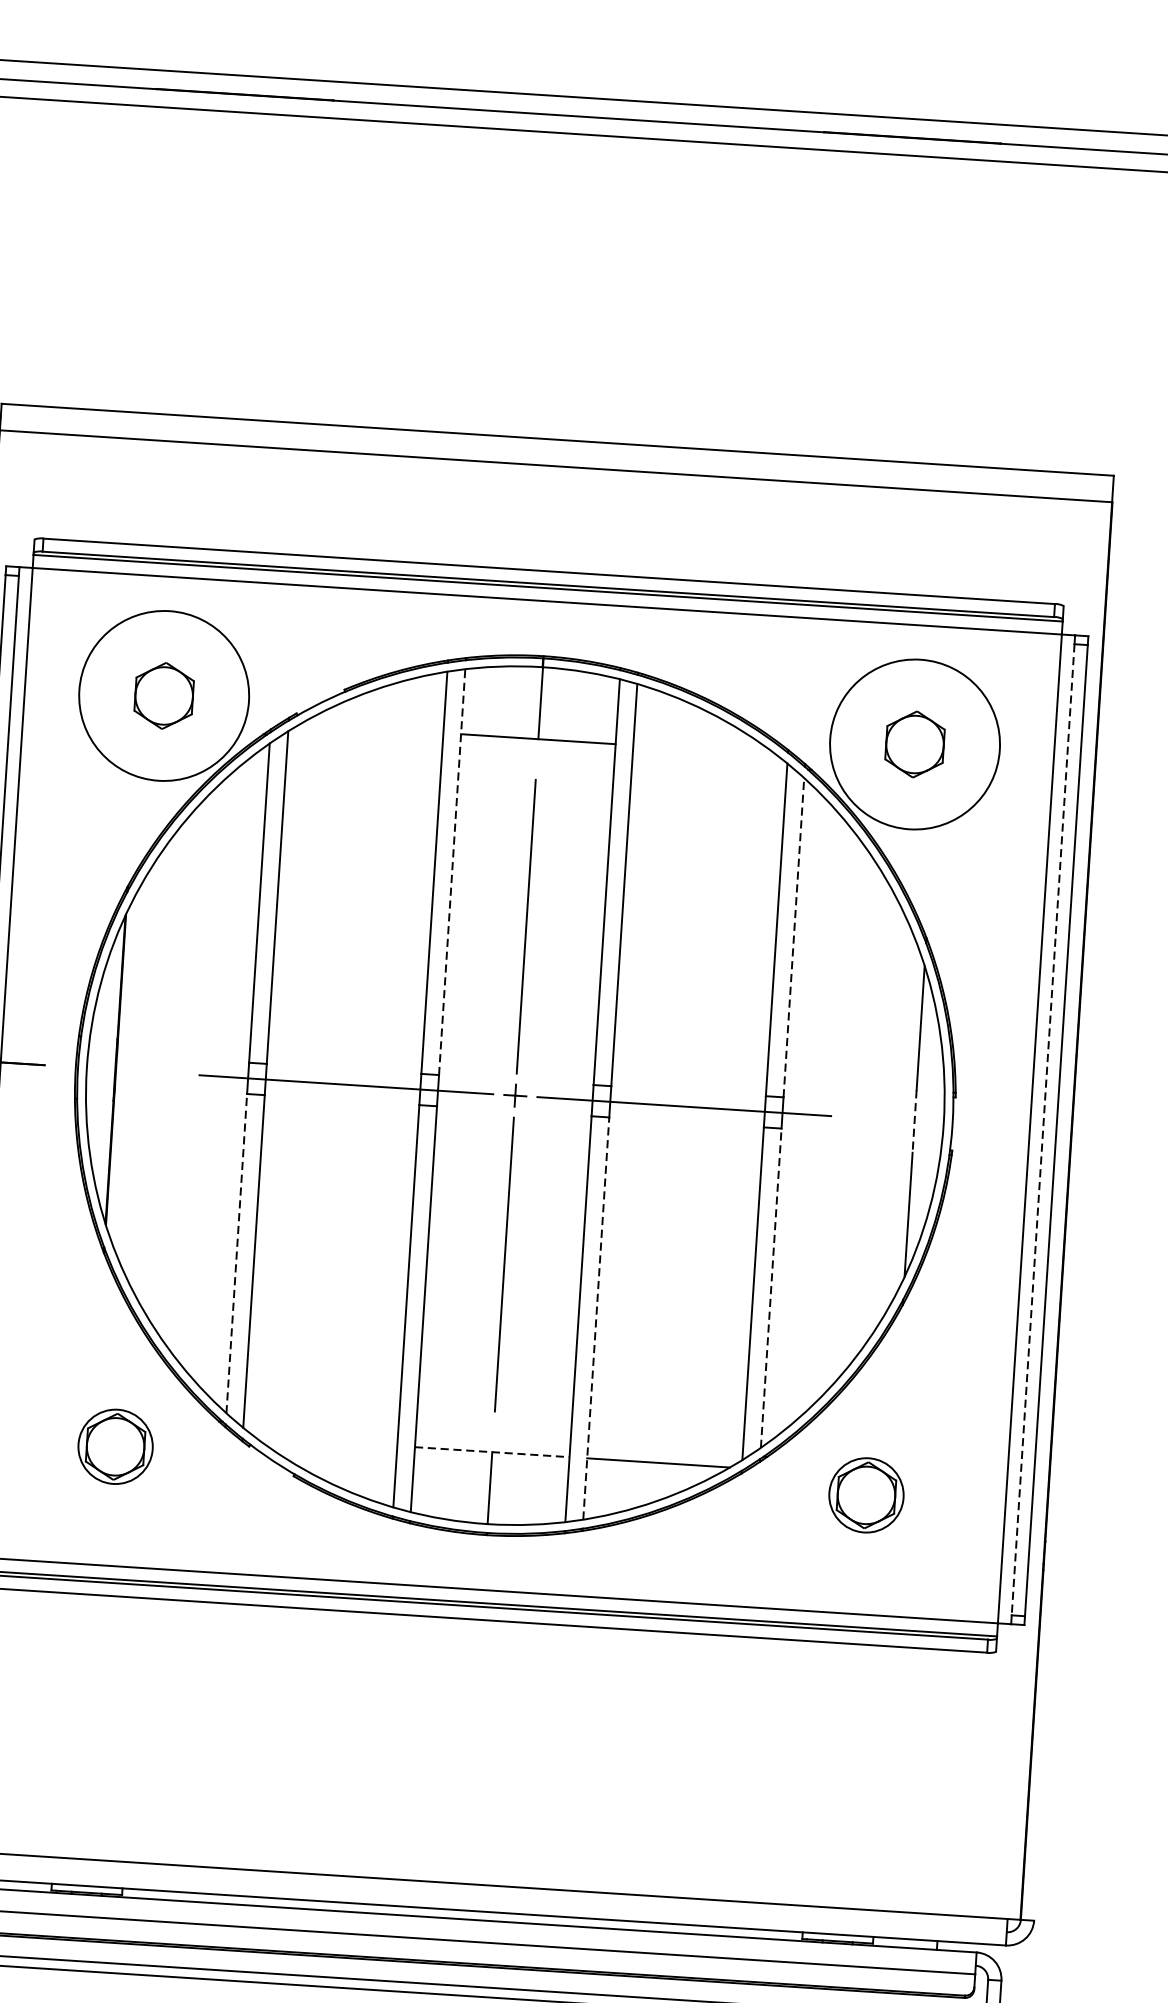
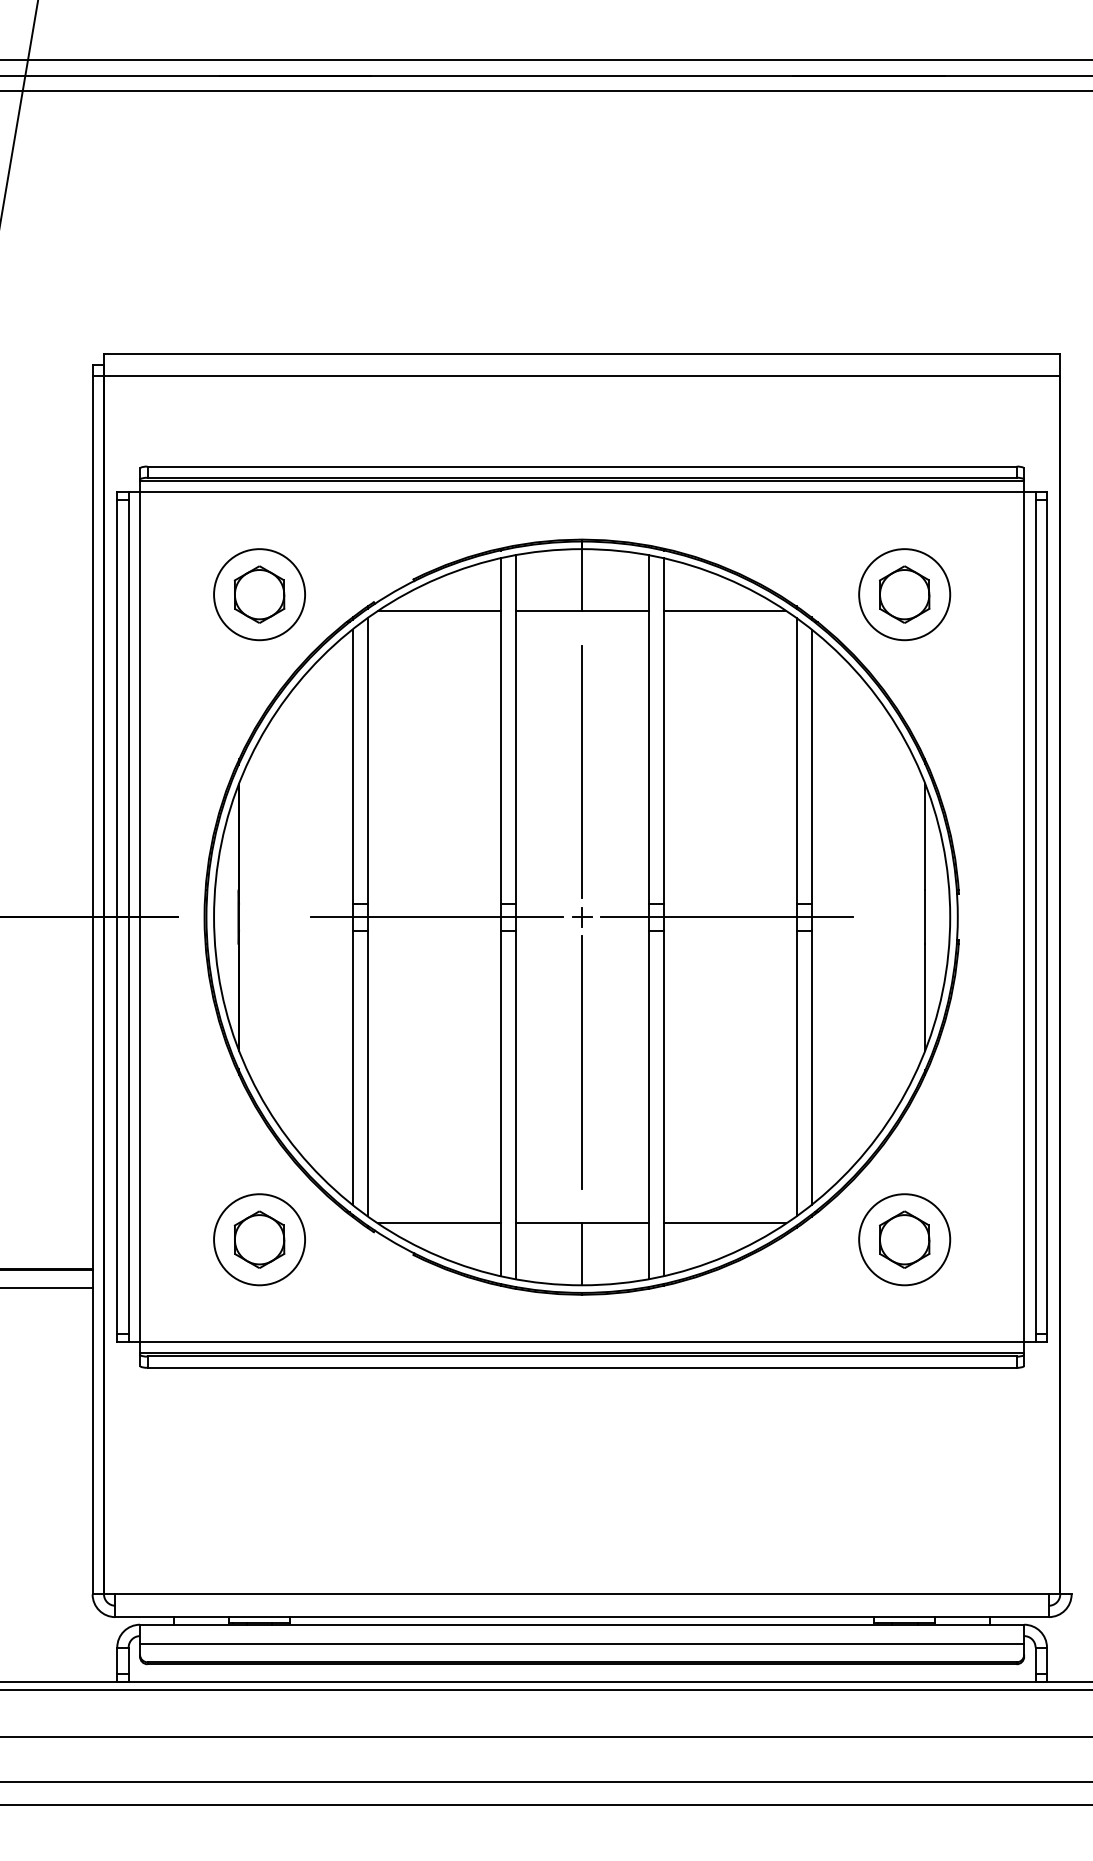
circle: (164, 695) -> (259, 594), size x0.62
line: (371, 727) -> (438, 610), added
circle: (914, 744) -> (904, 594), size x0.62
line: (704, 749) -> (724, 610), added
line: (451, 871) -> (515, 728), dashed -> solid
line: (793, 937) -> (811, 766), dashed -> solid
line: (914, 1121) -> (925, 917), dashed -> solid
line: (1043, 1130) -> (1035, 917), dashed -> solid
line: (236, 1253) -> (352, 1067), dashed -> solid
line: (770, 1287) -> (811, 1067), dashed -> solid
line: (596, 1318) -> (663, 1103), dashed -> solid
line: (325, 1441) -> (438, 1223), added
circle: (115, 1446) -> (259, 1239), size x1.43
line: (492, 1452) -> (582, 1223), dashed -> solid
circle: (866, 1495) -> (904, 1239), size x1.43

